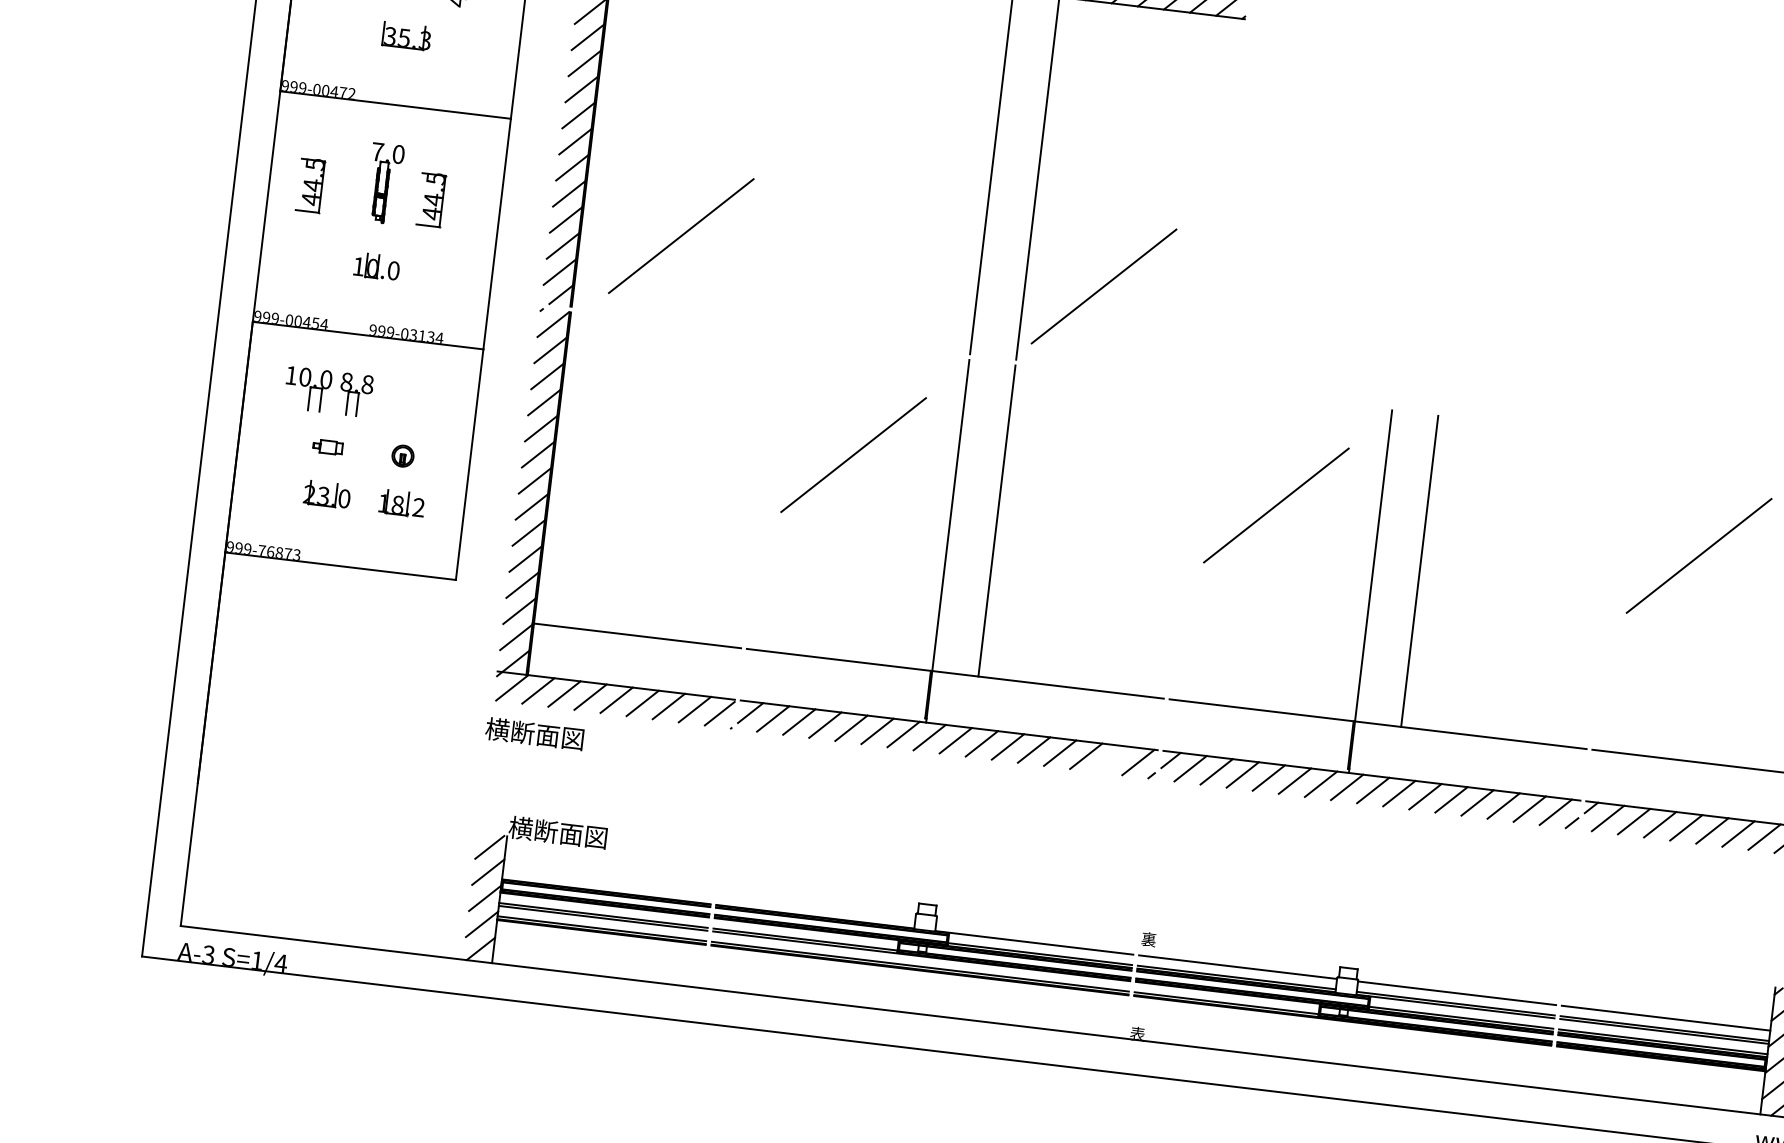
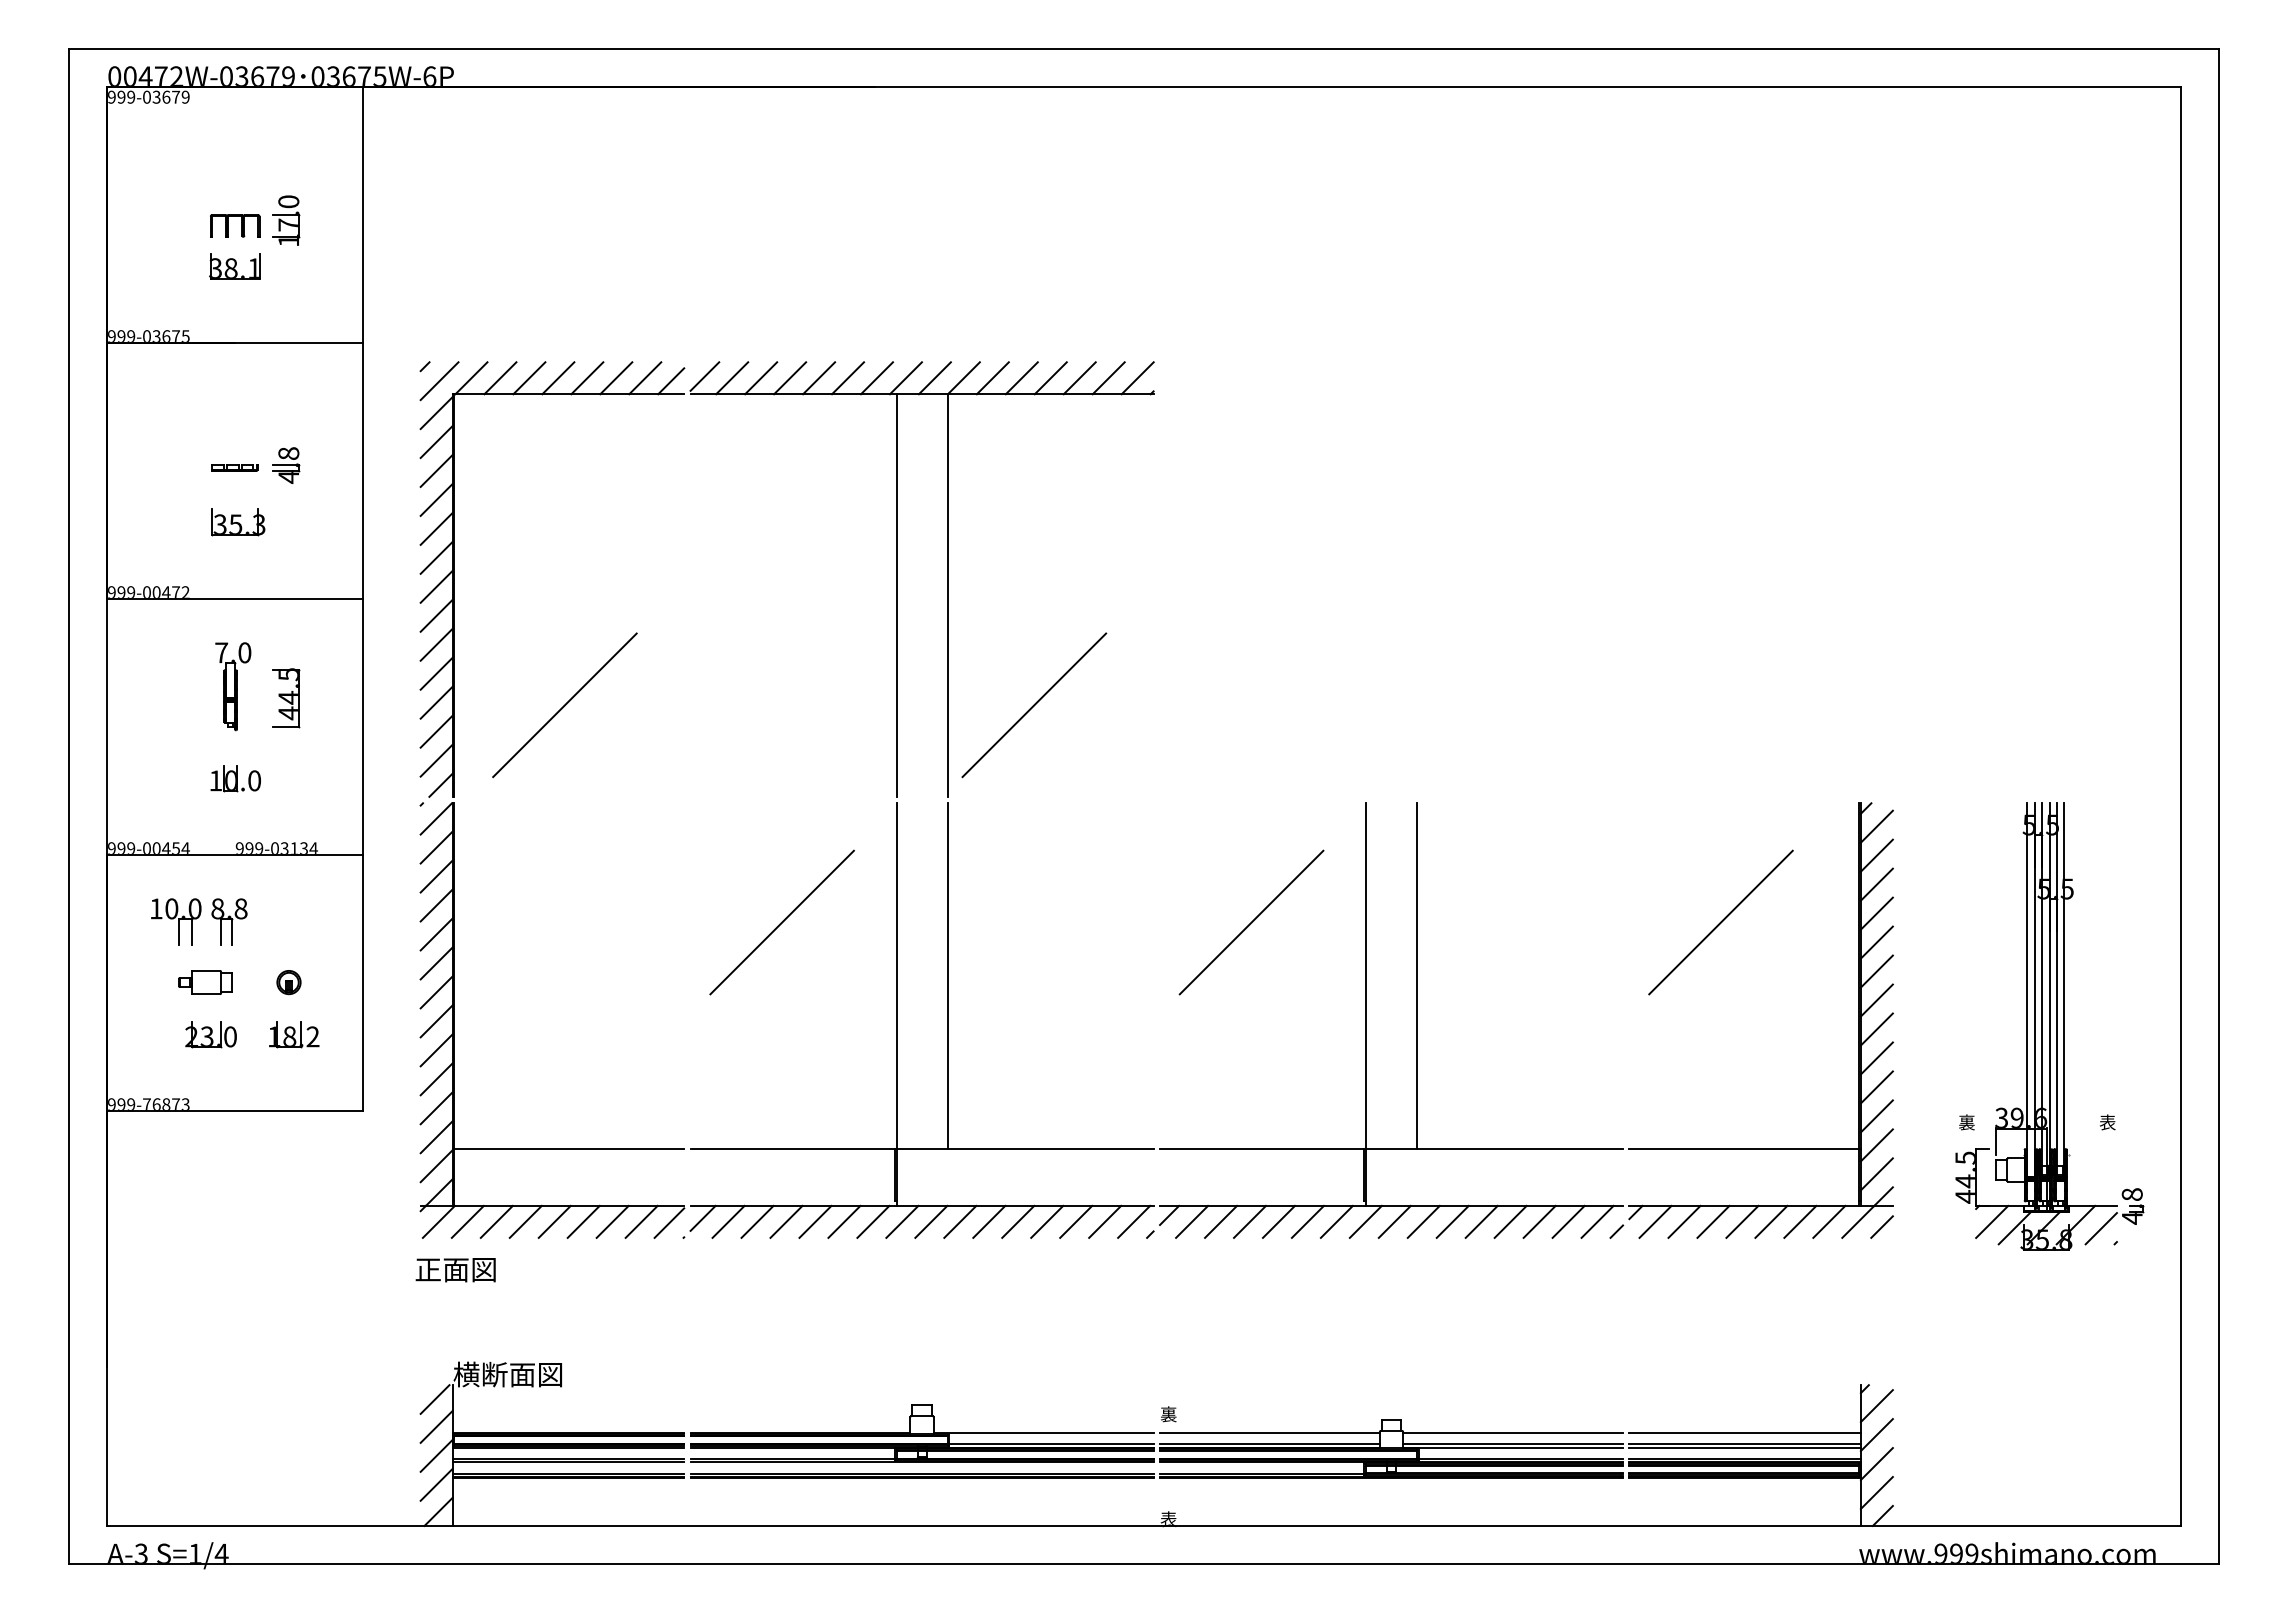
part: (310, 185) -> (152, 698), removed
part: (327, 447) -> (205, 982), size x1.67
text: (534, 733) -> (469, 1269), 横断面図 -> 正面図
line: (1112, 759) -> (1105, 1221), added

